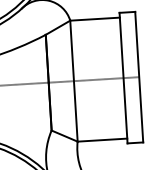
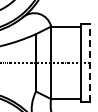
line: (139, 76) -> (90, 62), solid -> dashed

